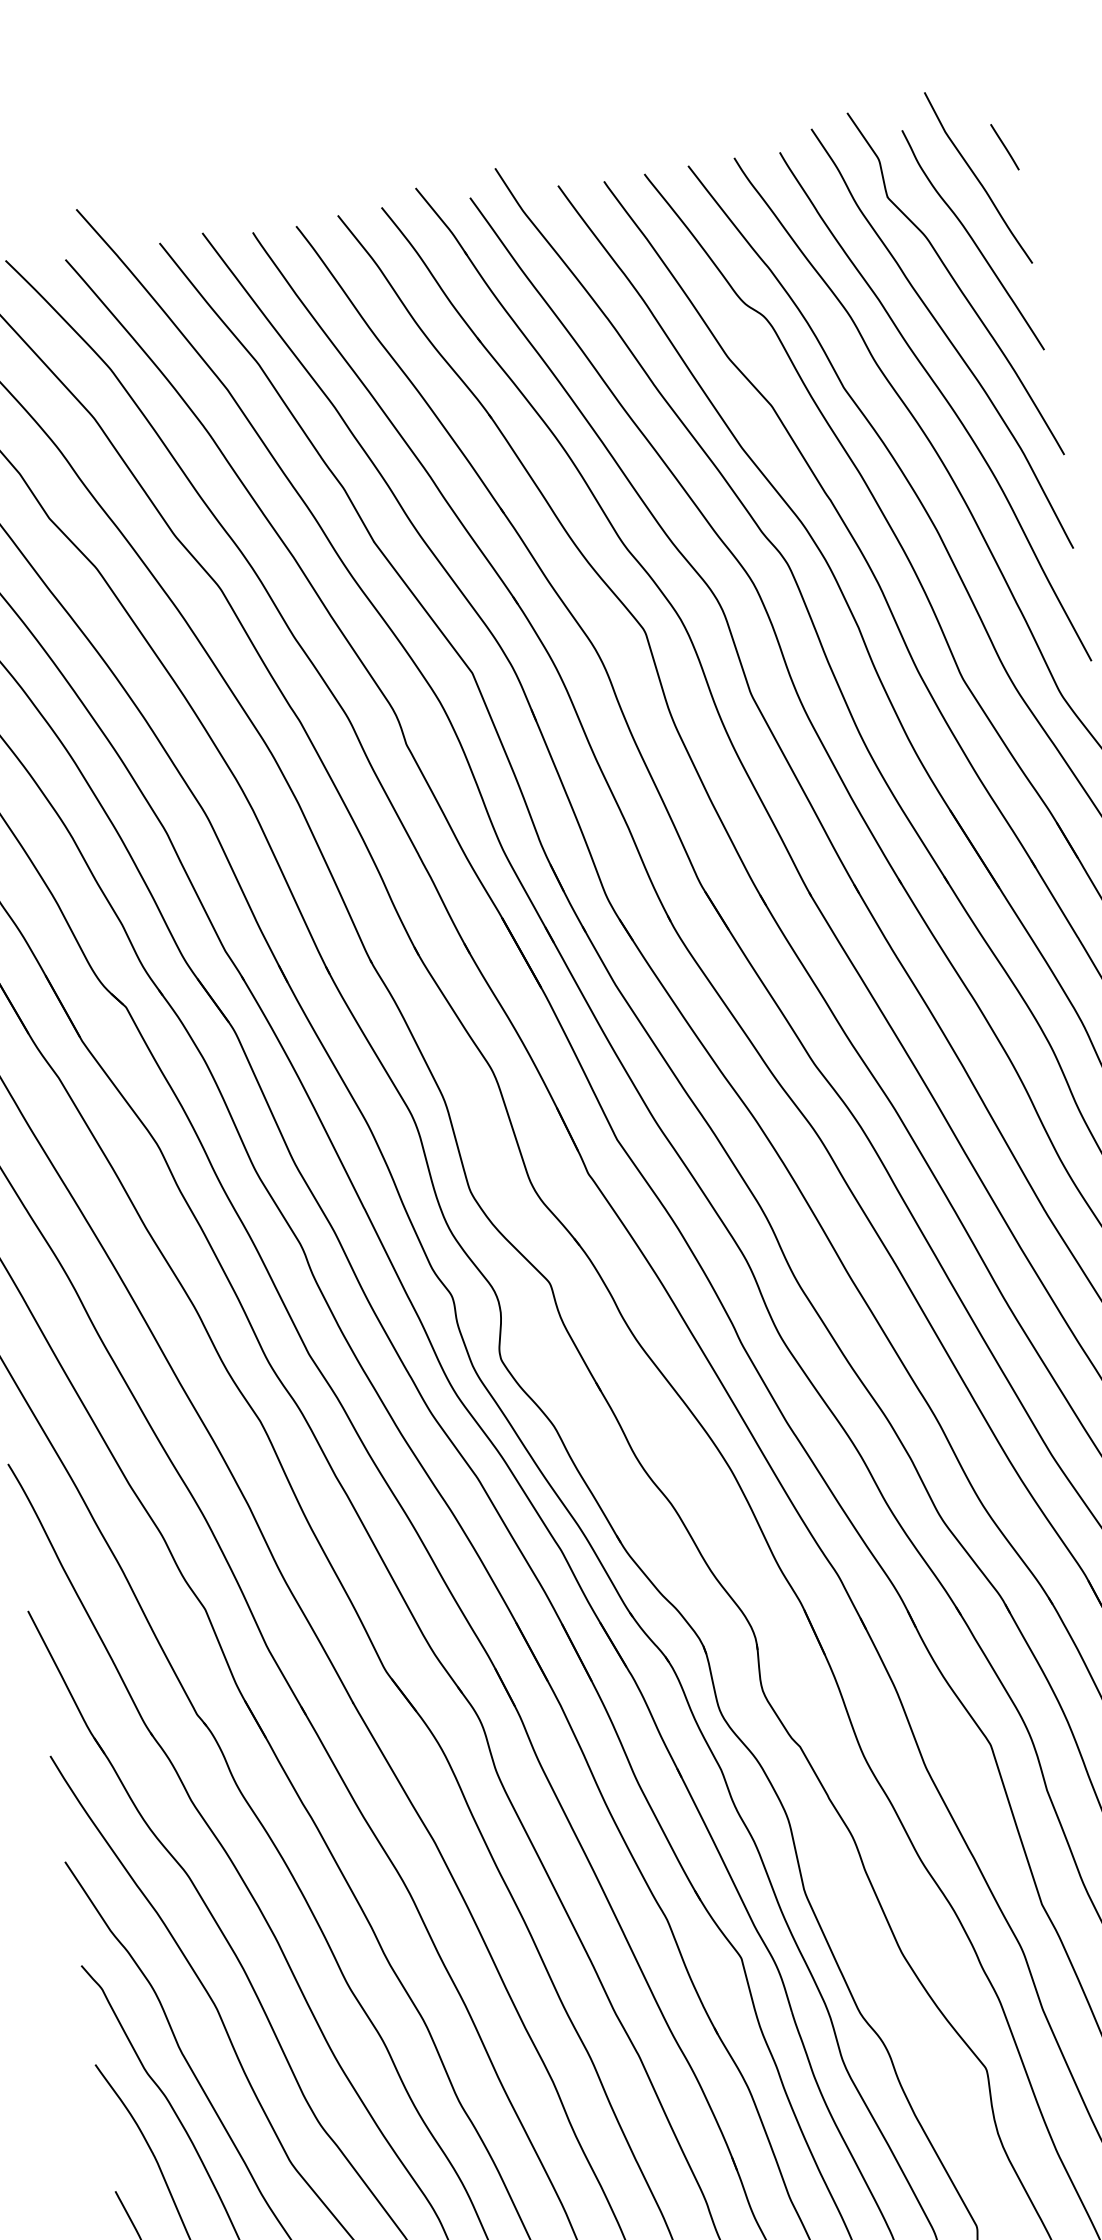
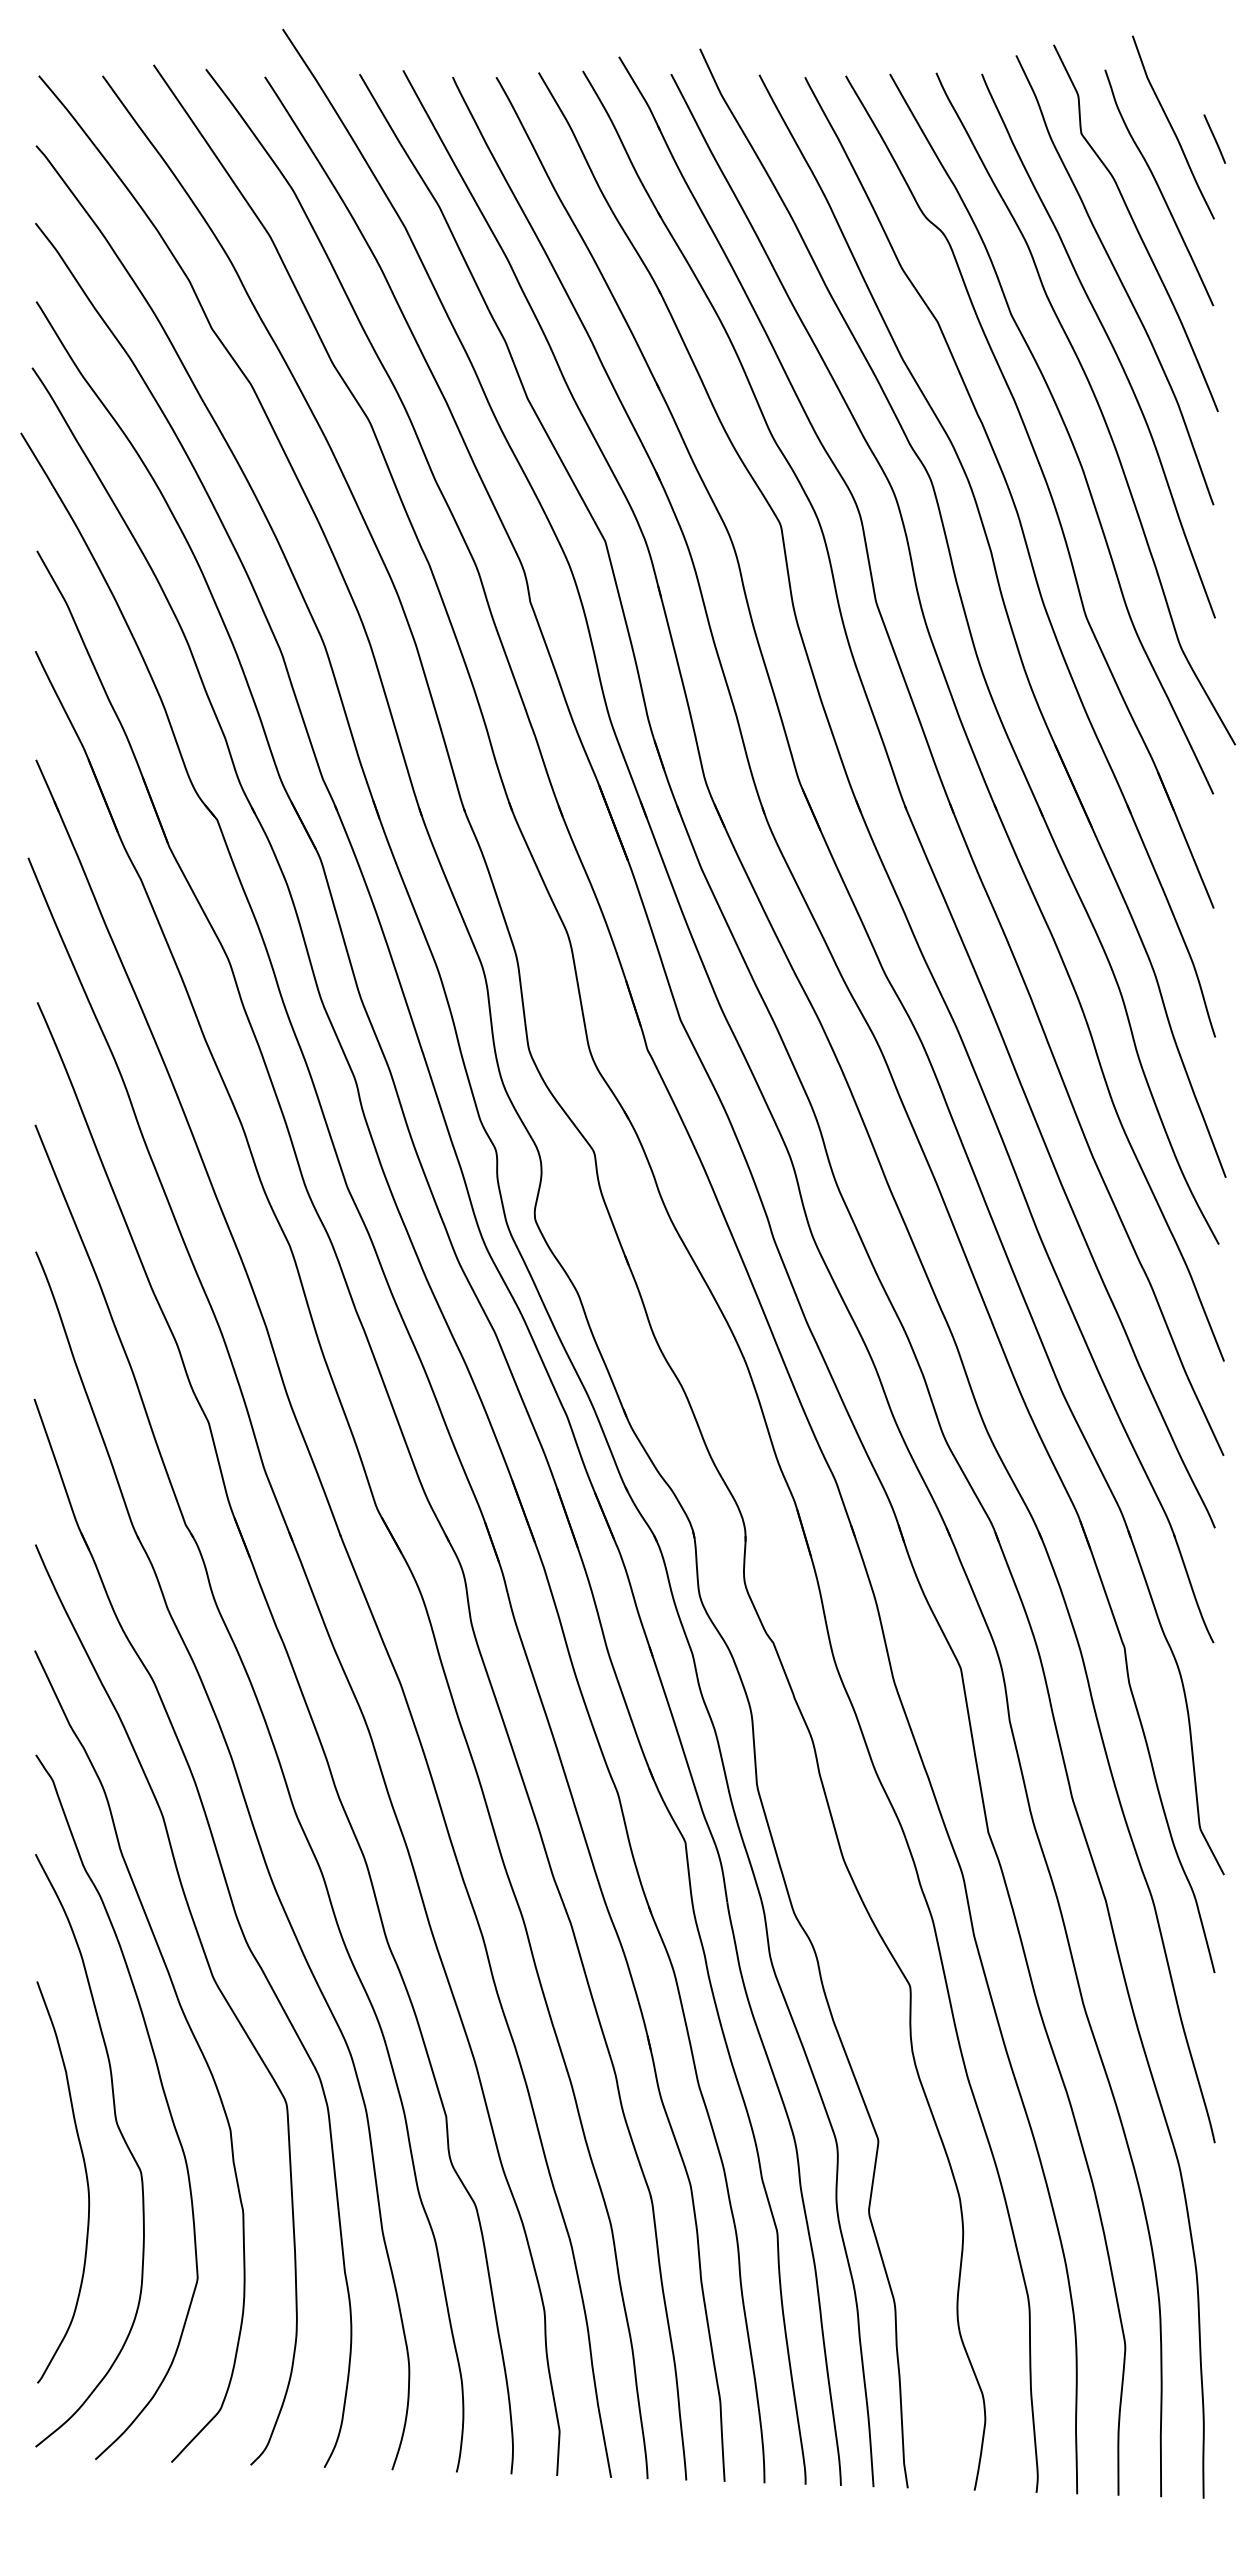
line: (1004, 146) -> (1214, 138), moved

